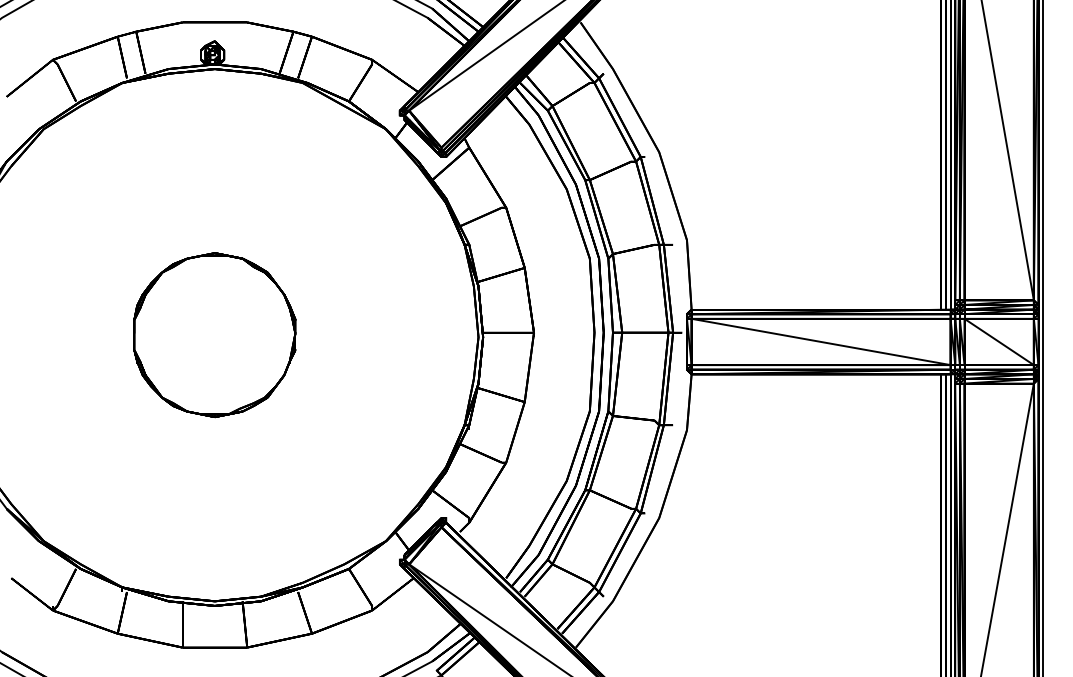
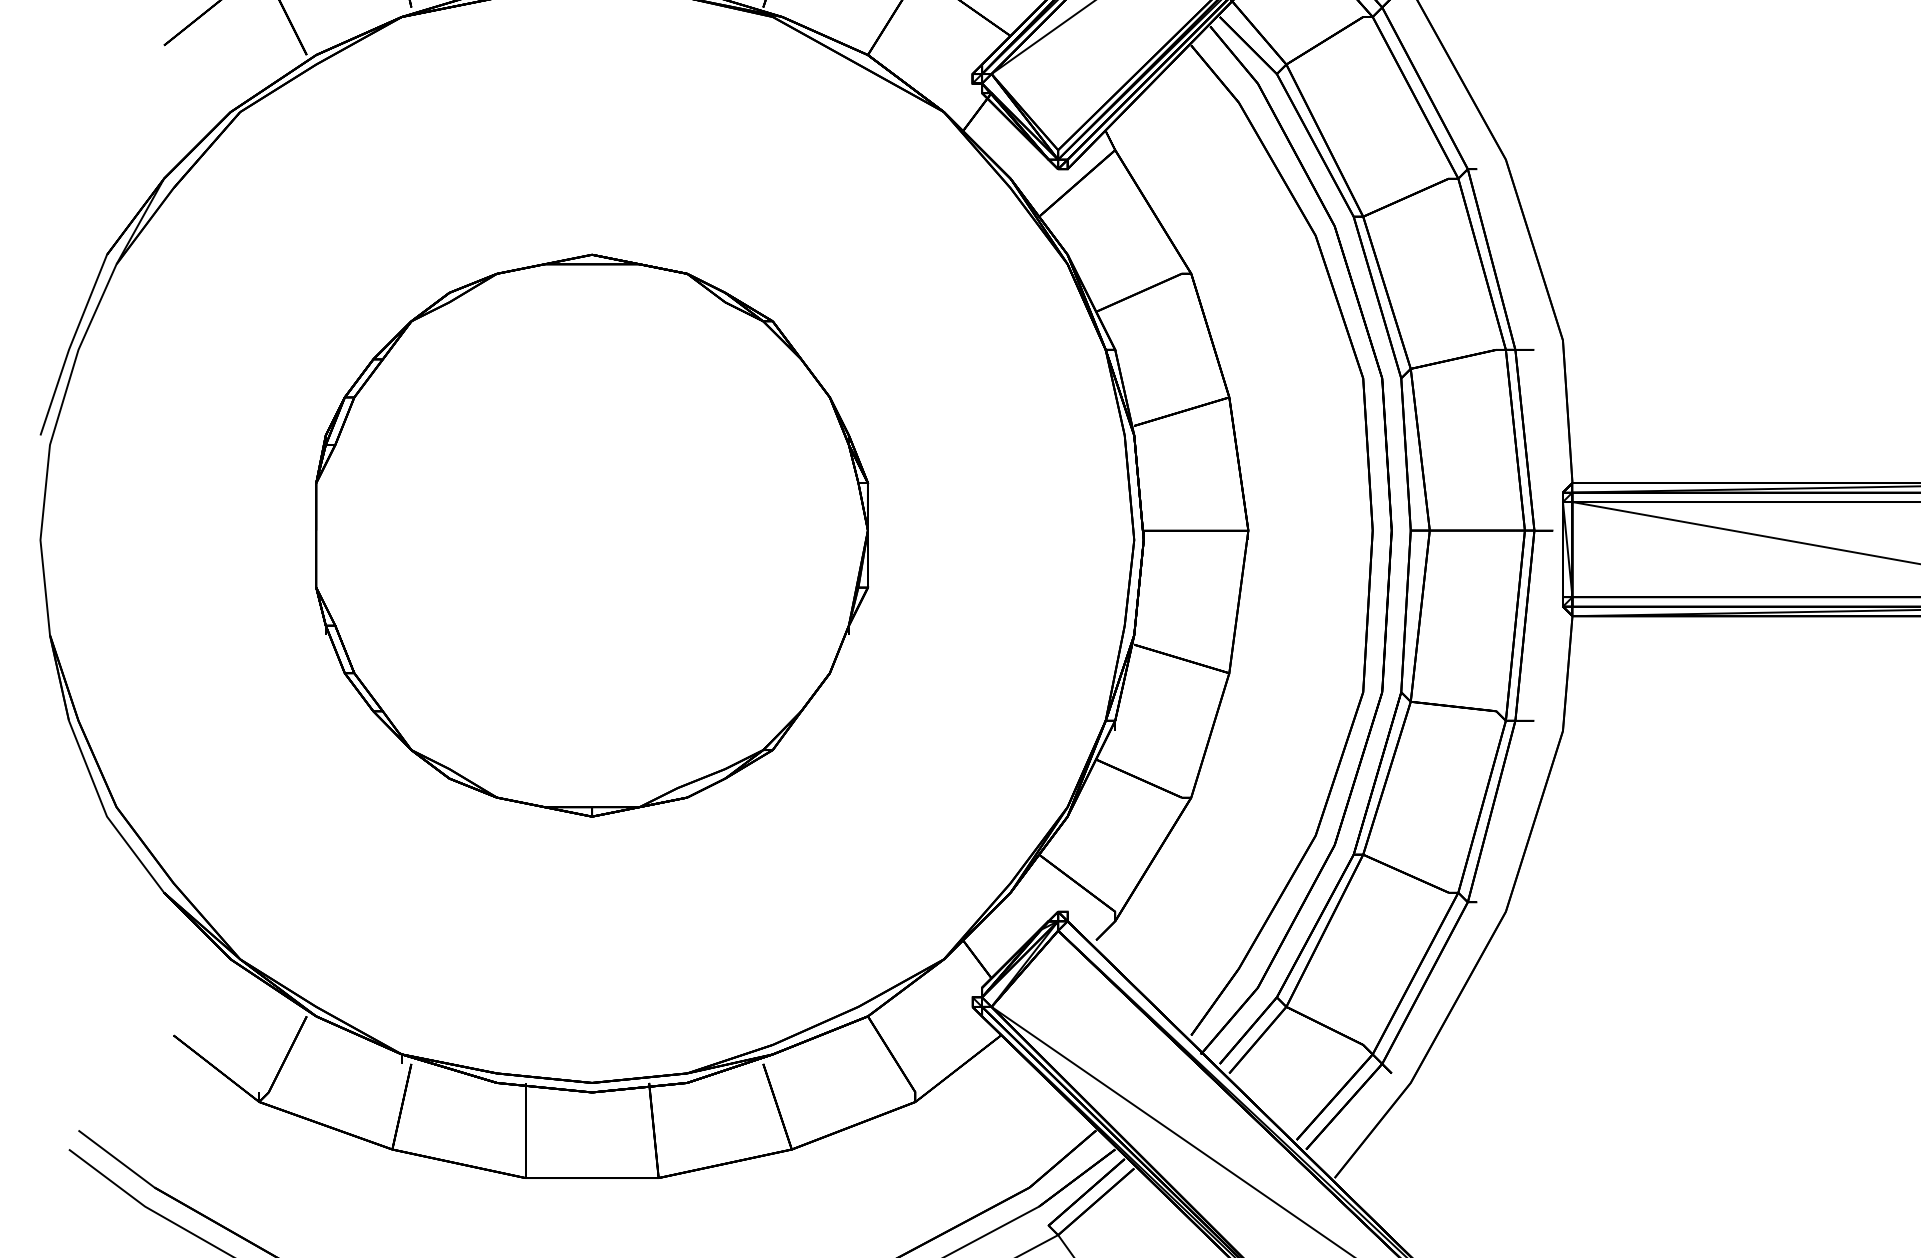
part: (214, 334) -> (591, 534), size x1.67

